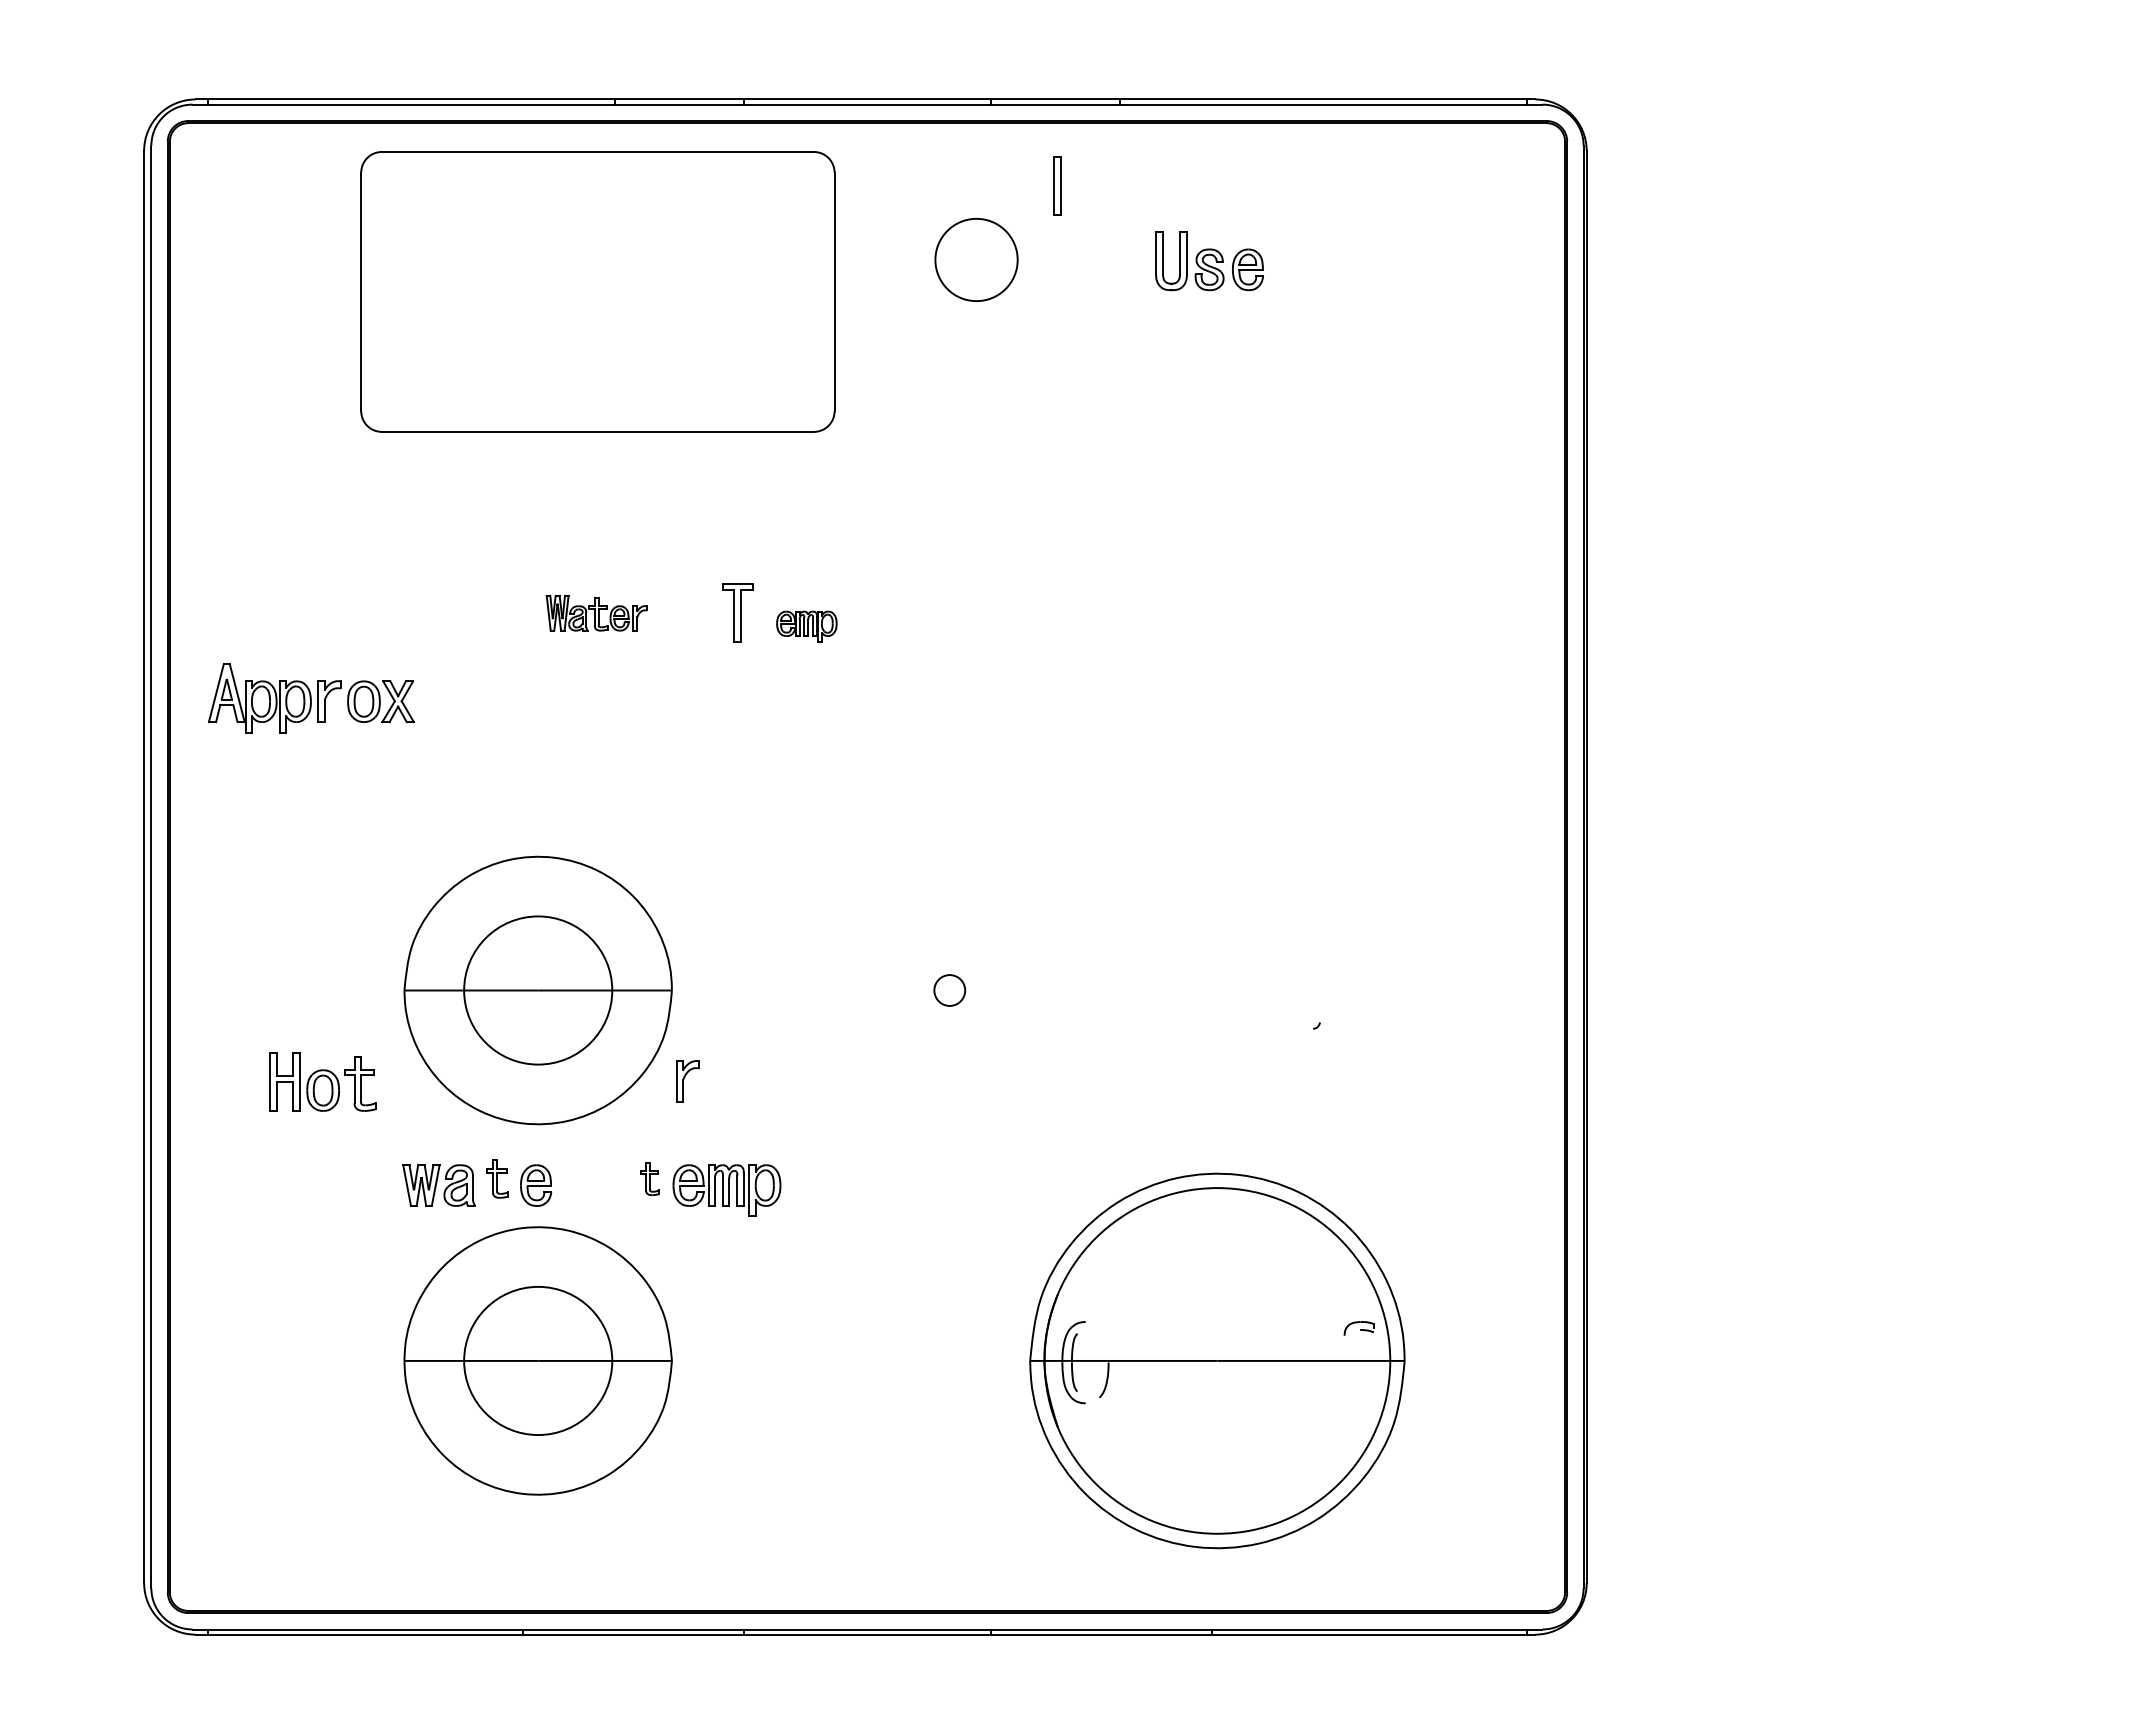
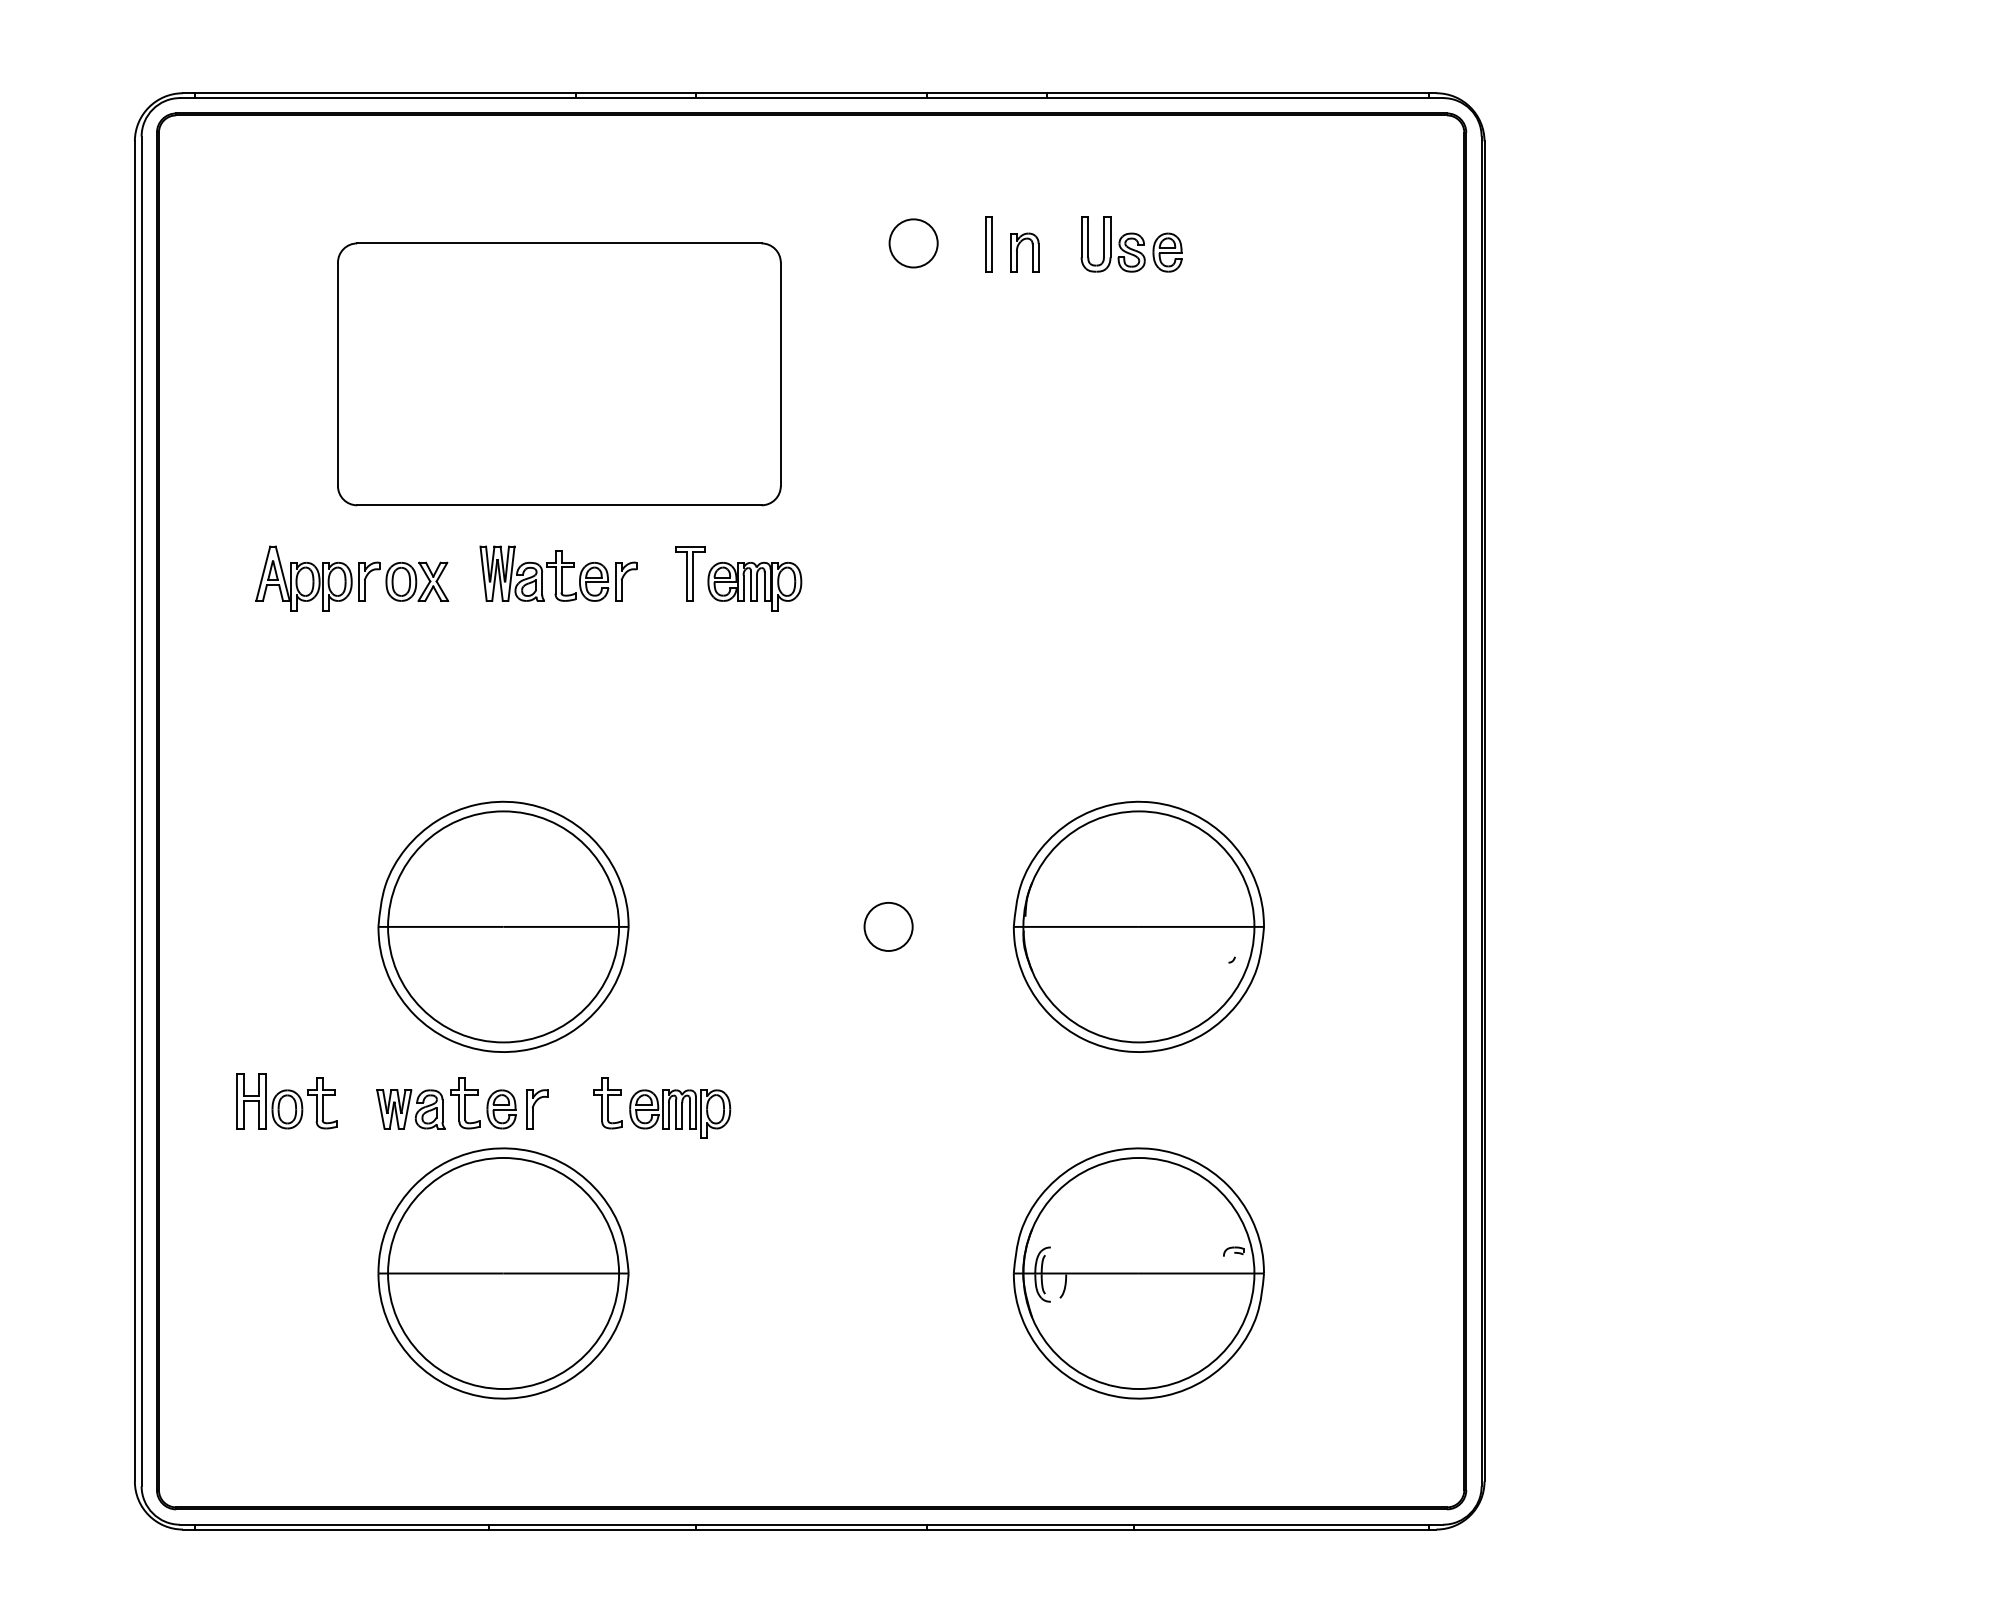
part: (1057, 185) -> (989, 243), moved
circle: (976, 259) -> (913, 242), size x0.62
part: (1087, 269) -> (1017, 252), added
part: (597, 291) -> (559, 373), moved
part: (596, 613) -> (558, 574), size x1.67
part: (806, 626) -> (754, 586), size x1.67
part: (311, 698) -> (352, 578), moved
circle: (537, 990) -> (502, 926), size x1.67
circle: (949, 990) -> (888, 926), size x1.67
part: (1216, 990) -> (1138, 926), added
part: (322, 1081) -> (286, 1100), moved
part: (687, 1081) -> (536, 1109), moved
part: (497, 1178) -> (465, 1102), size x1.43
part: (649, 1178) -> (607, 1102), size x1.67
circle: (537, 1360) -> (502, 1273), size x1.67
part: (1216, 1360) -> (1138, 1273), size x0.71

